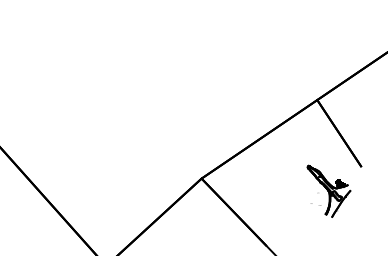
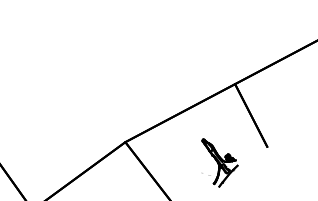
part: (328, 190) -> (218, 163), moved

